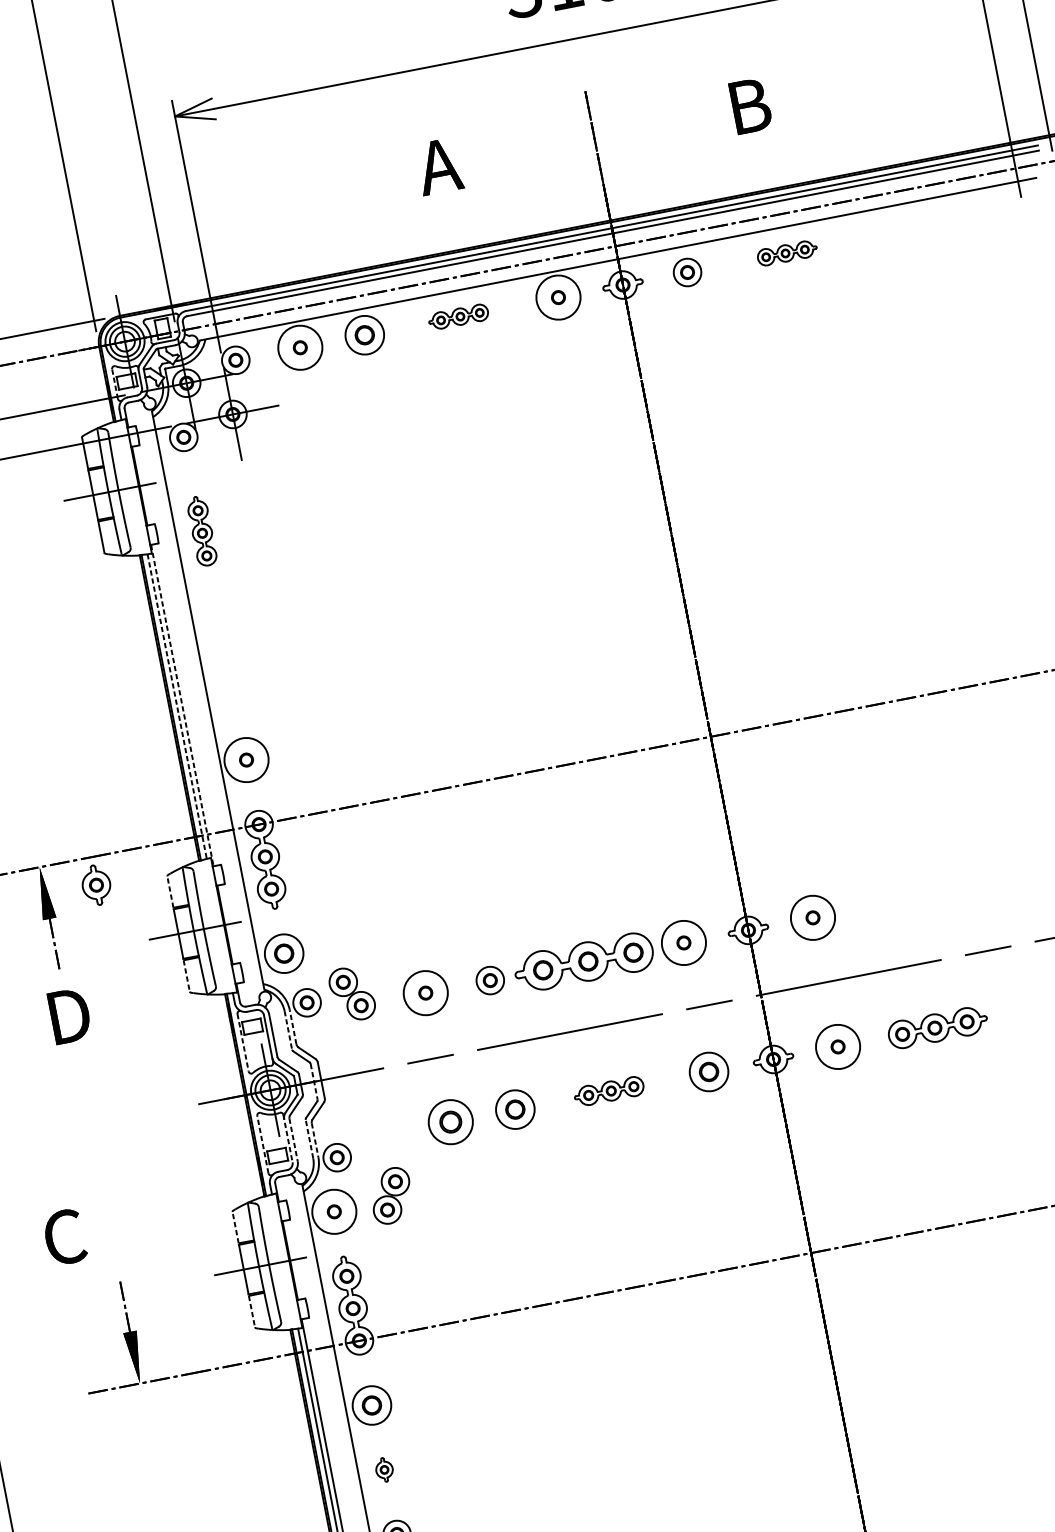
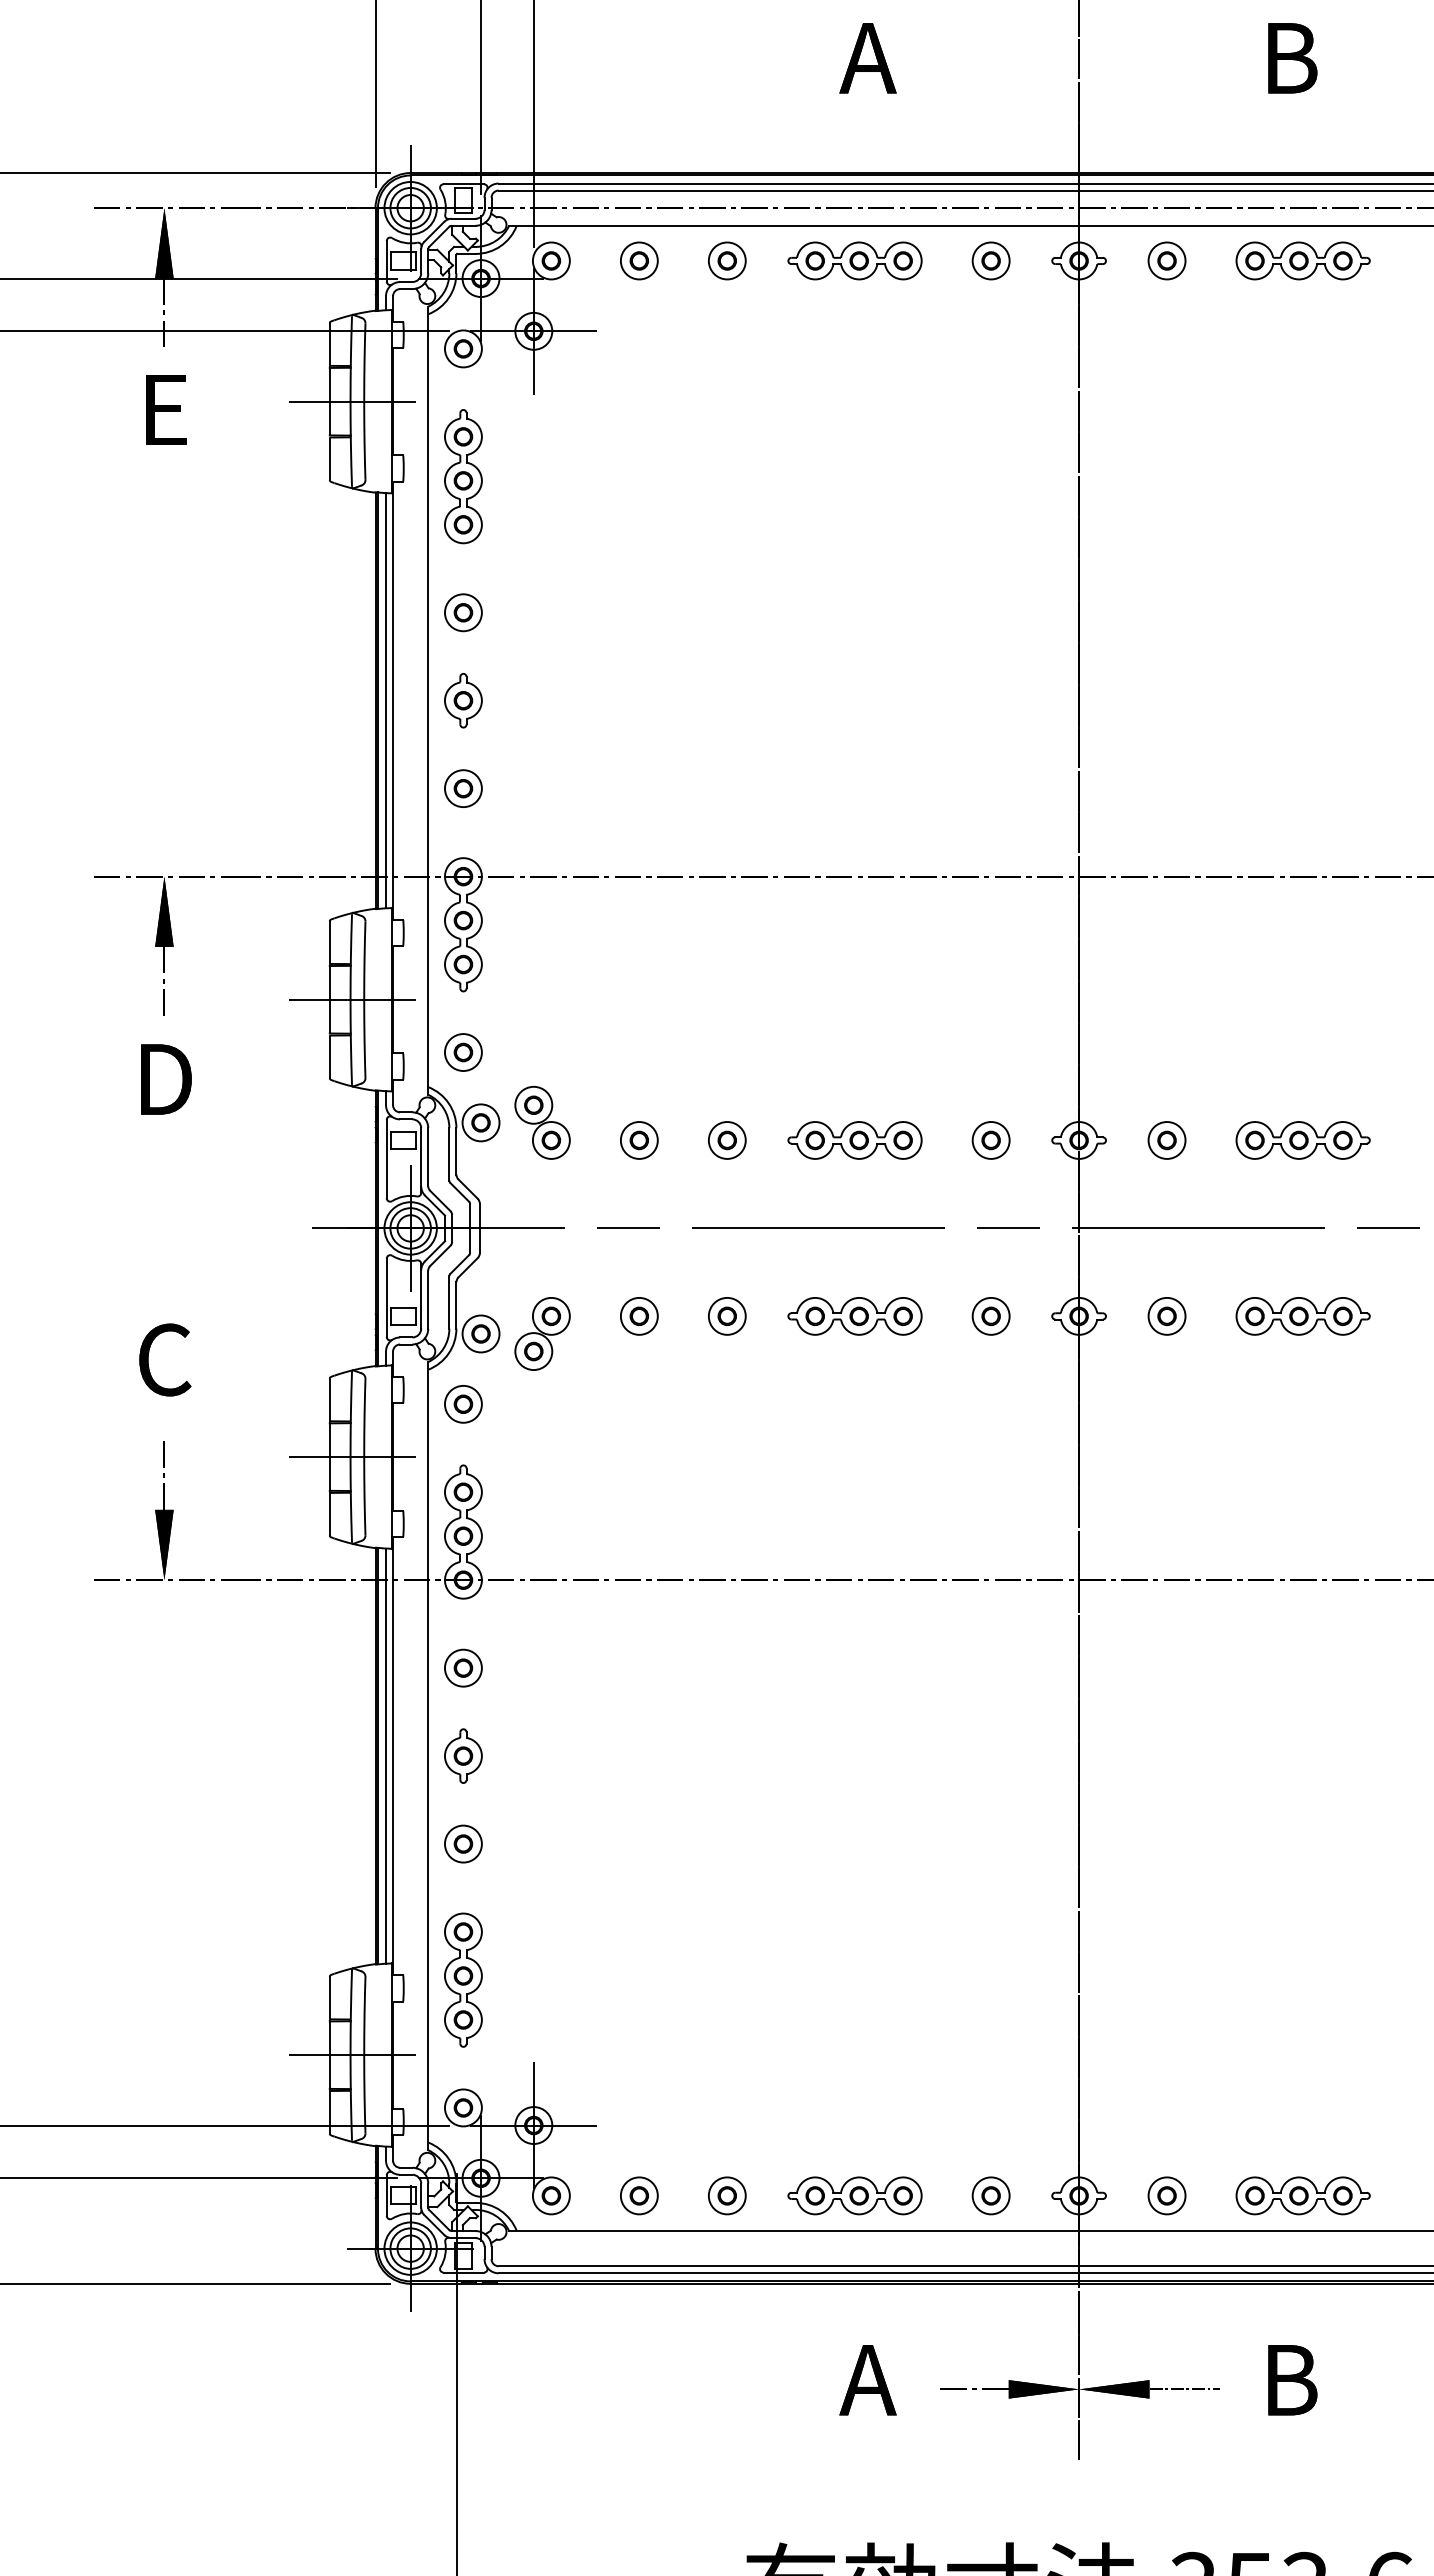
part: (786, 252) -> (1302, 260), size x1.67
circle: (557, 297) -> (990, 260), size x0.62
part: (458, 316) -> (854, 260), size x1.67
part: (364, 334) -> (727, 260), size x0.71
circle: (299, 347) -> (638, 260), size x0.62
line: (114, 383) -> (386, 260), dashed -> solid
part: (202, 531) -> (463, 476), size x1.43
part: (221, 630) -> (463, 612), added
line: (182, 705) -> (393, 700), dashed -> solid
line: (177, 706) -> (386, 700), dashed -> solid
circle: (245, 760) -> (462, 788), size x0.62
part: (96, 885) -> (463, 700), moved
line: (170, 892) -> (329, 942), dashed -> solid
part: (912, 898) -> (1302, 1140), added
circle: (812, 917) -> (1166, 1140), size x0.62
circle: (683, 943) -> (990, 1140), size x0.62
part: (284, 953) -> (463, 1052), size x0.71
part: (583, 962) -> (854, 1140), size x0.71
line: (186, 976) -> (329, 1057), dashed -> solid
circle: (425, 993) -> (638, 1140), size x0.62
line: (293, 1026) -> (456, 1150), dashed -> solid
line: (288, 1030) -> (449, 1154), dashed -> solid
line: (242, 1043) -> (386, 1159), dashed -> solid
circle: (837, 1046) -> (1166, 1315), size x0.62
part: (708, 1072) -> (990, 1316), size x0.71
line: (314, 1081) -> (470, 1228), dashed -> solid
part: (608, 1091) -> (854, 1316), size x1.43
part: (515, 1109) -> (727, 1316), size x0.71
part: (451, 1122) -> (639, 1316), size x0.62
line: (288, 1138) -> (421, 1296), dashed -> solid
line: (309, 1139) -> (449, 1302), dashed -> solid
line: (293, 1140) -> (428, 1300), dashed -> solid
line: (315, 1141) -> (456, 1306), dashed -> solid
line: (262, 1144) -> (386, 1297), dashed -> solid
part: (391, 1195) -> (542, 1333), moved
circle: (333, 1211) -> (462, 1403), size x0.62
line: (235, 1227) -> (329, 1399), dashed -> solid
text: (65, 1236) -> (165, 1359), moved
line: (251, 1311) -> (329, 1514), dashed -> solid
part: (371, 1404) -> (463, 1667), size x0.71
part: (384, 1469) -> (463, 1755), size x1.67

